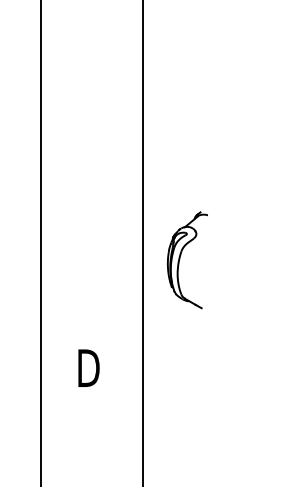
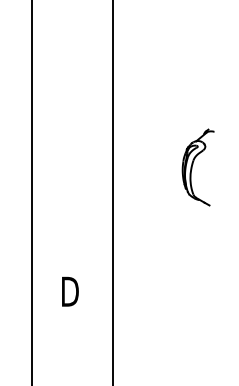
part: (180, 259) -> (192, 166), moved

